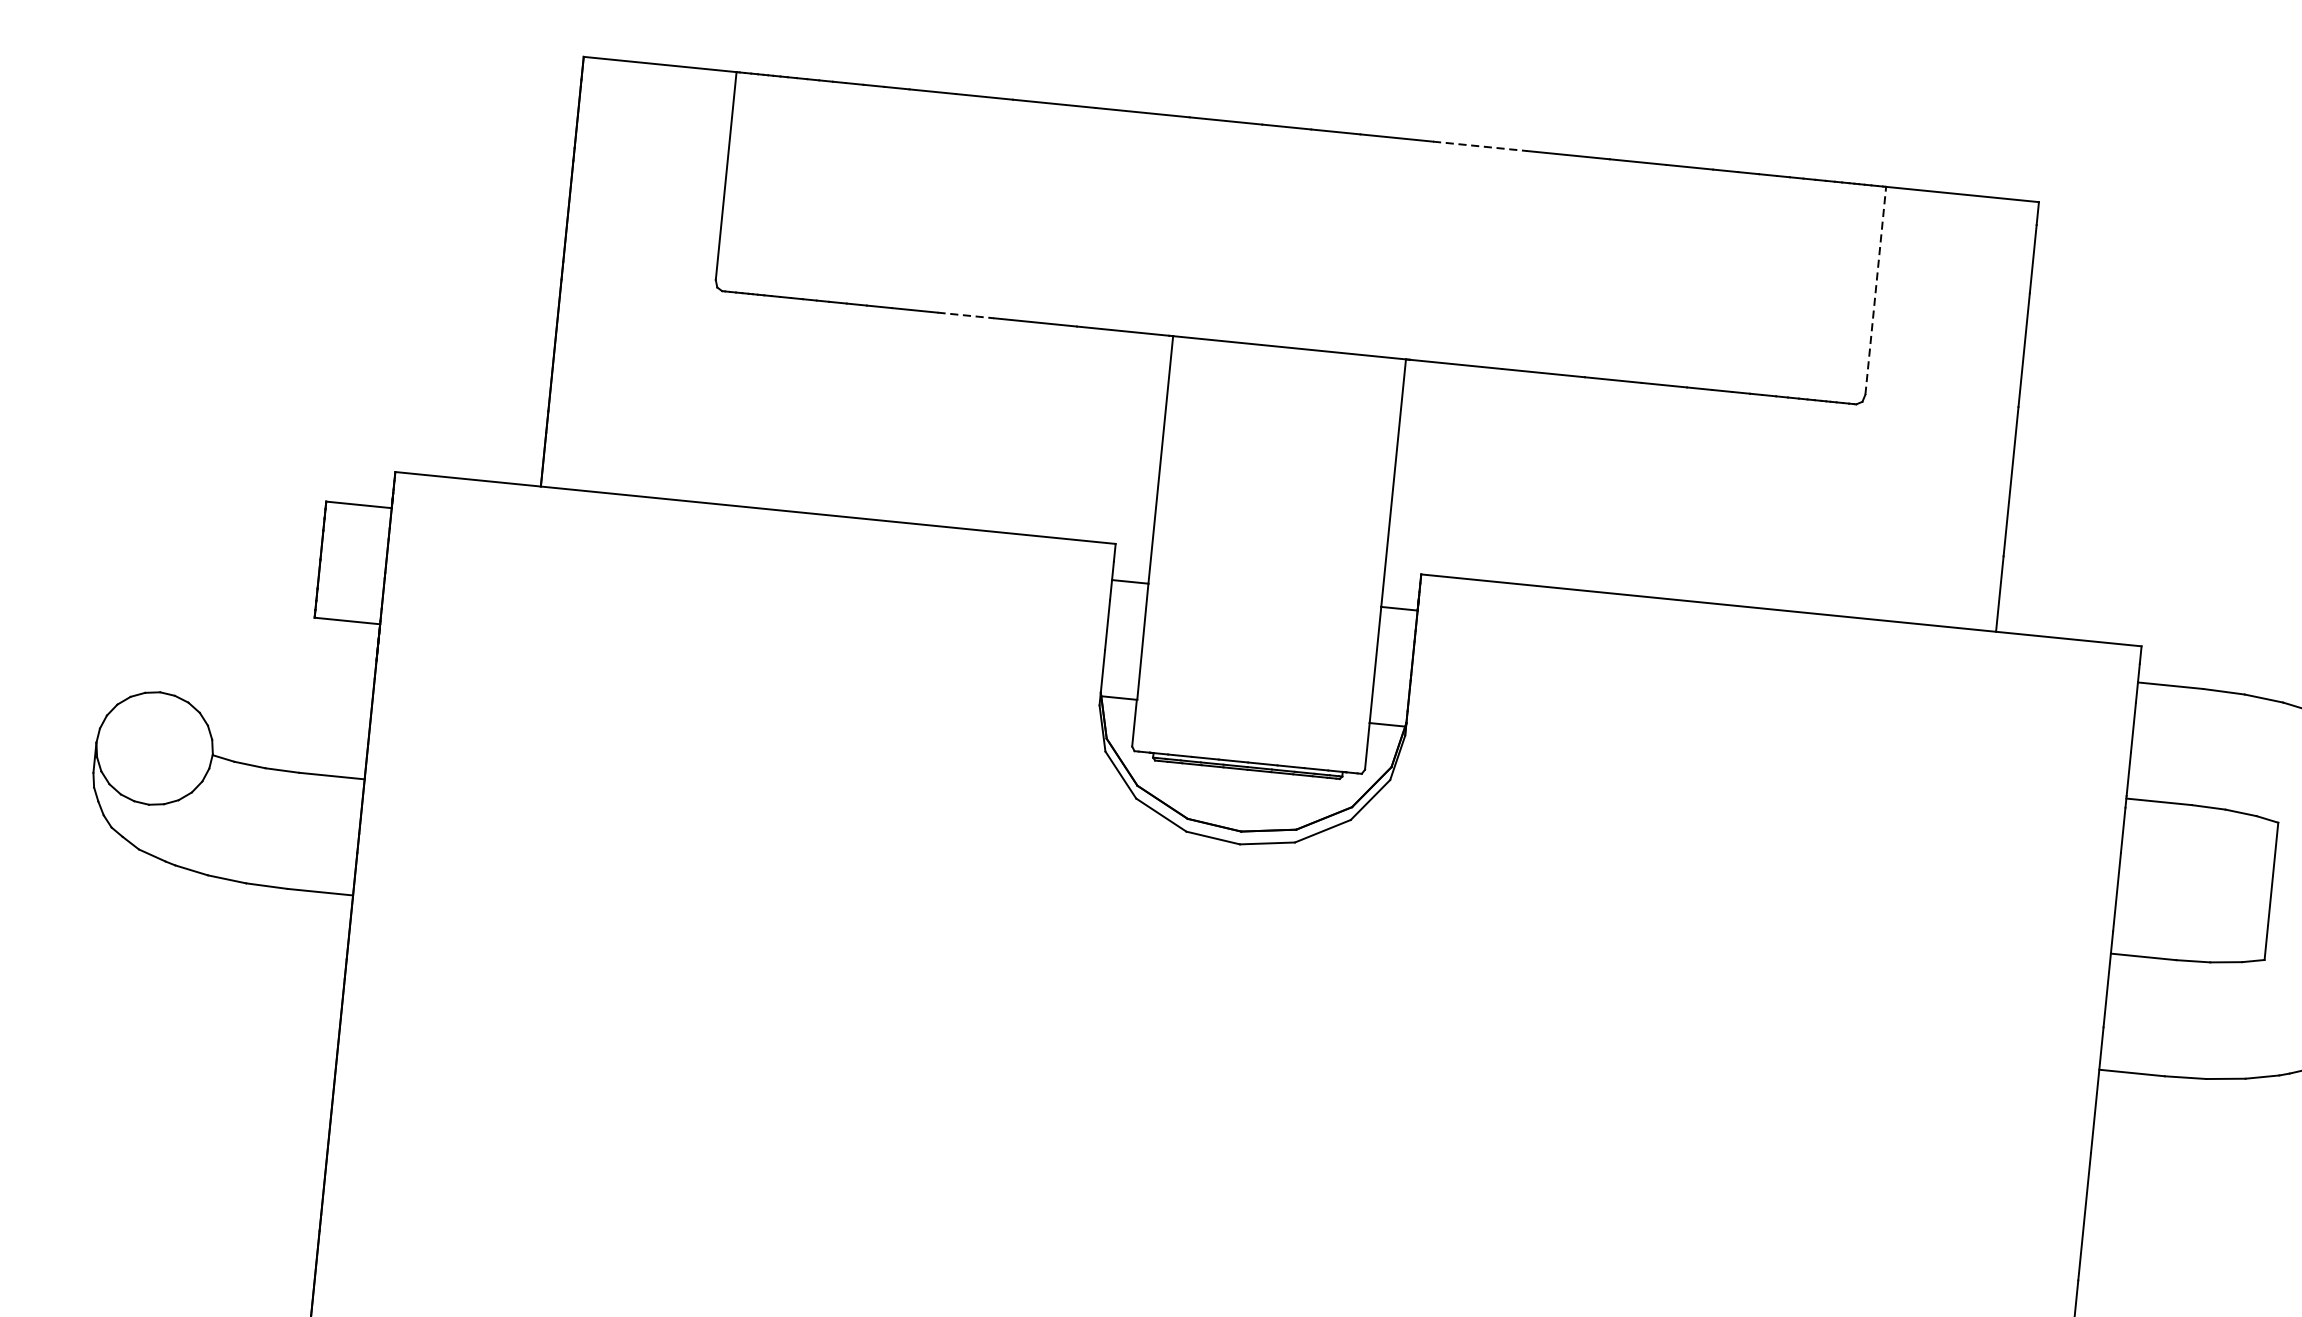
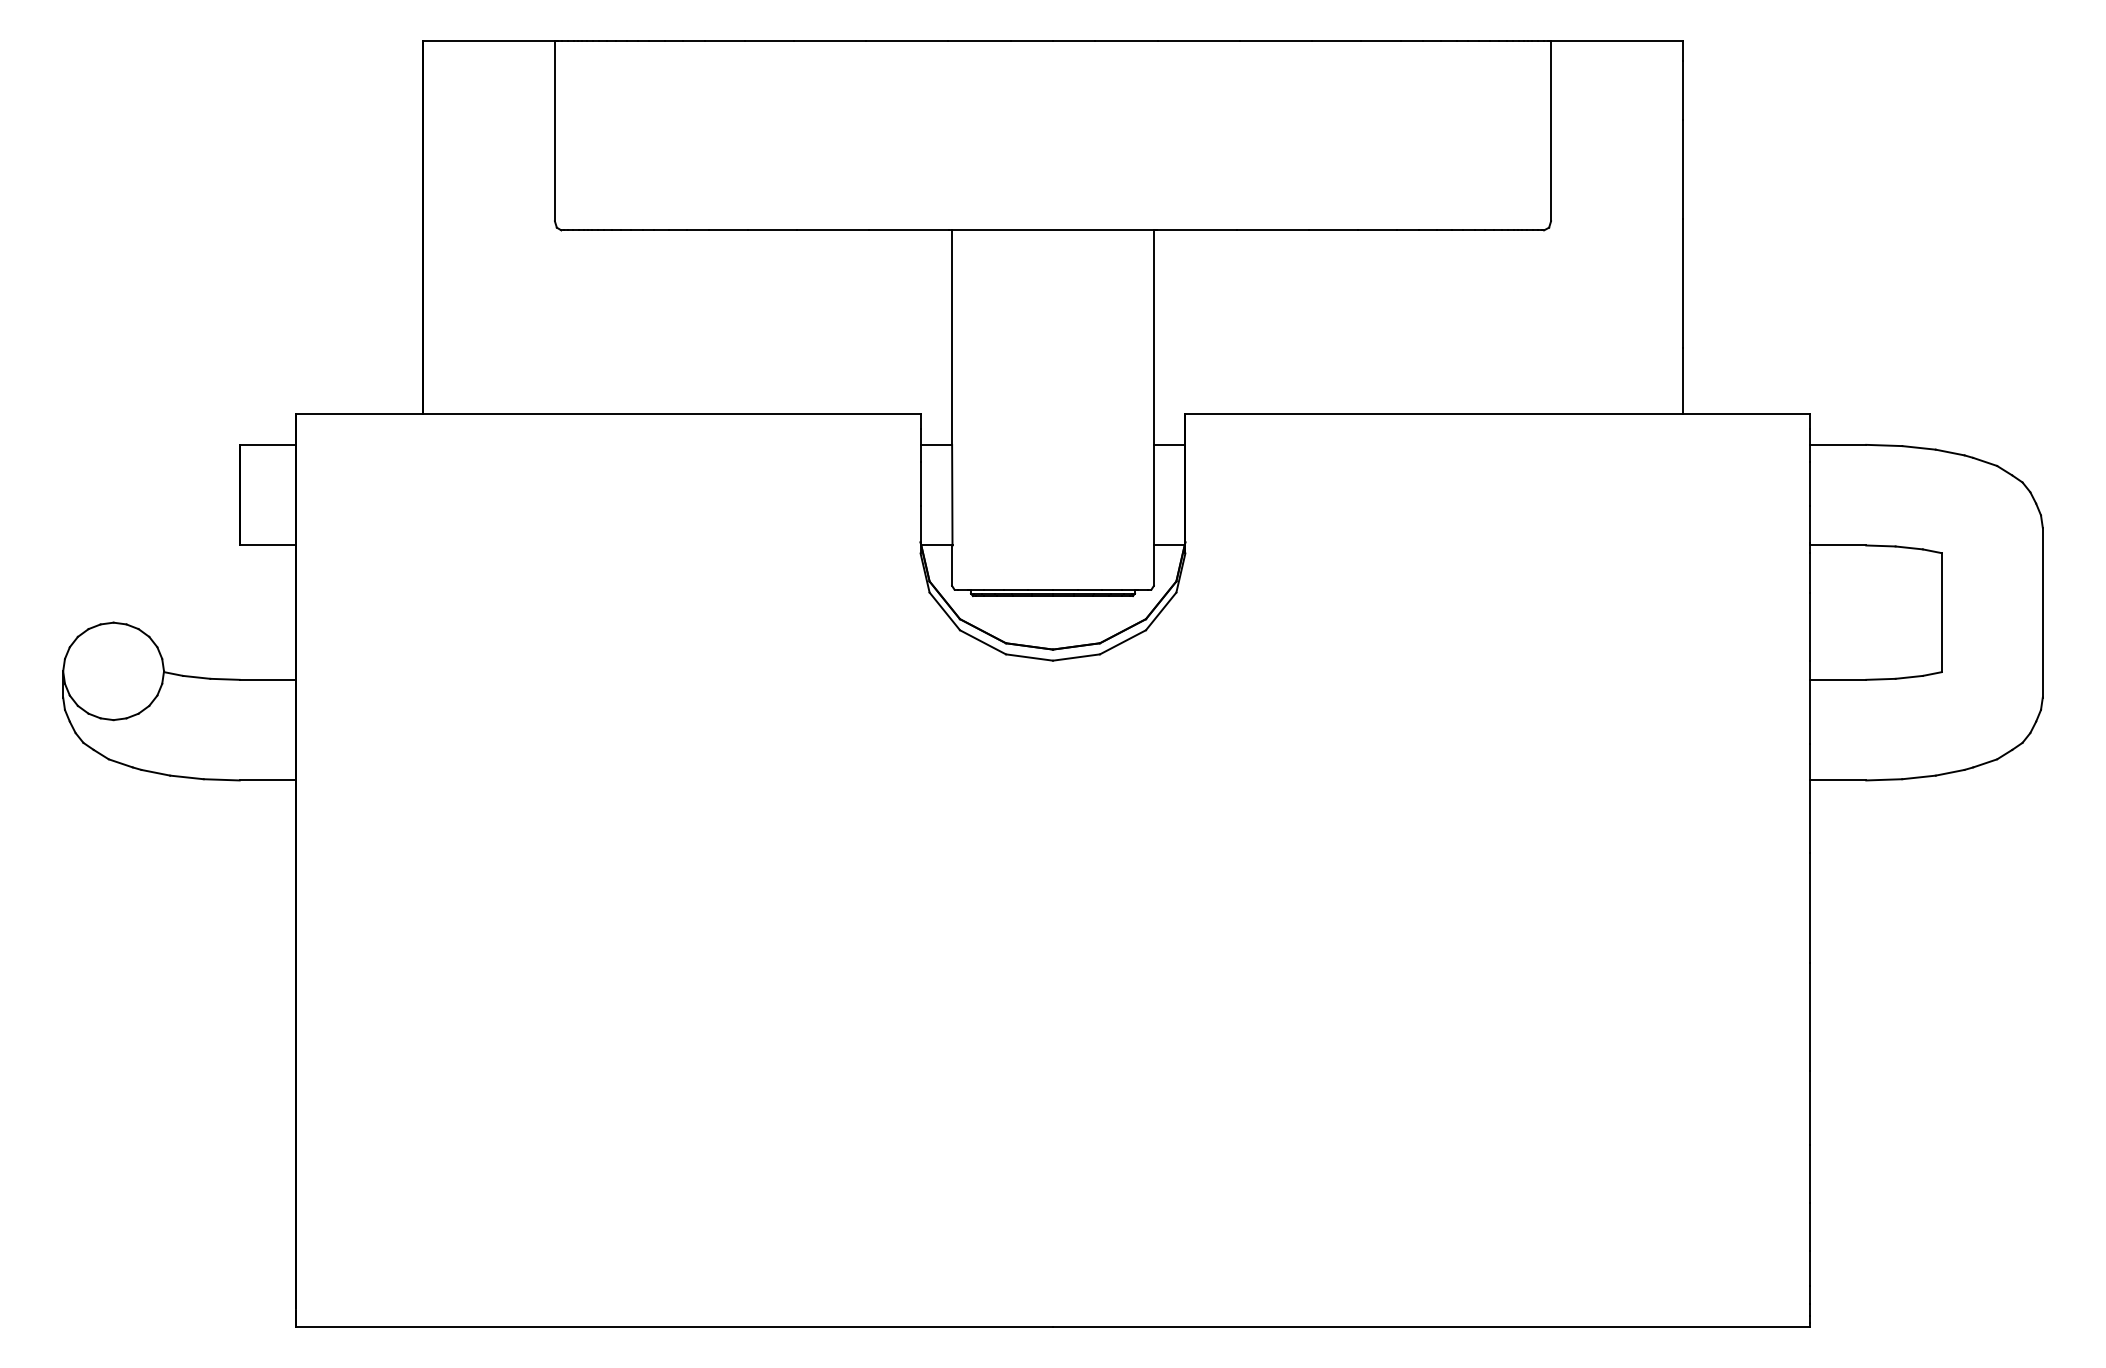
line: (1480, 146) -> (1199, 41), dashed -> solid
line: (1876, 289) -> (1551, 130), dashed -> solid
line: (965, 315) -> (772, 230), dashed -> solid

